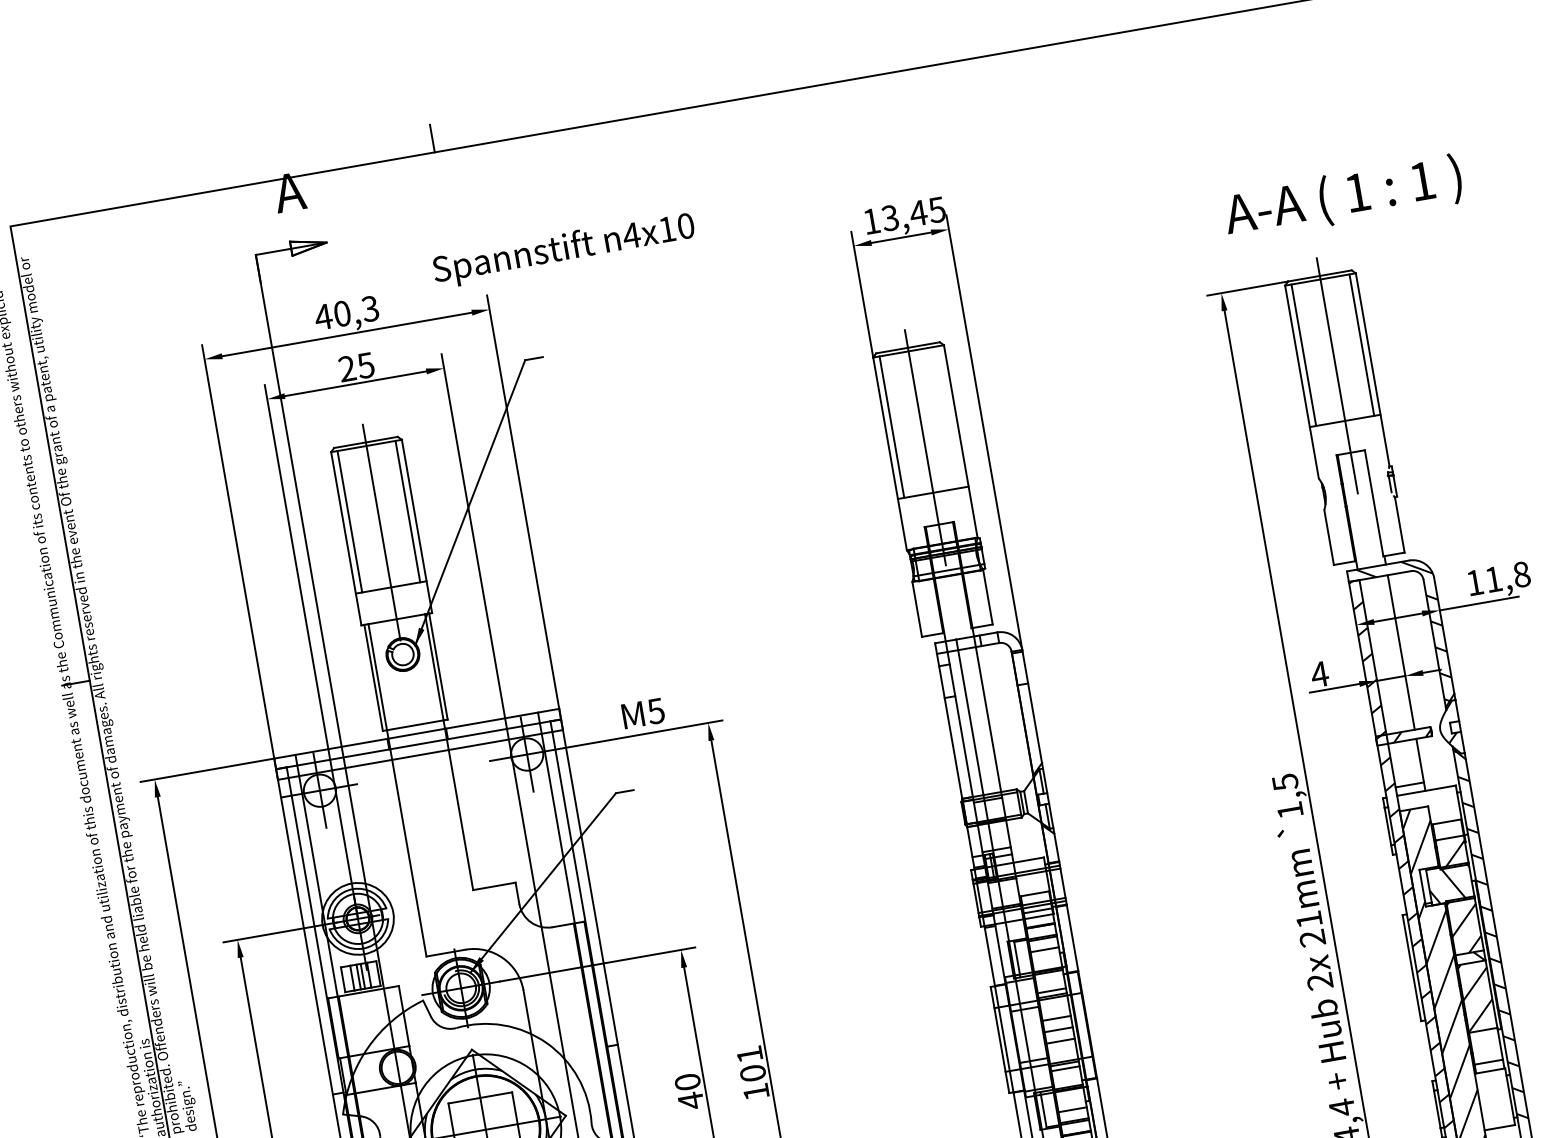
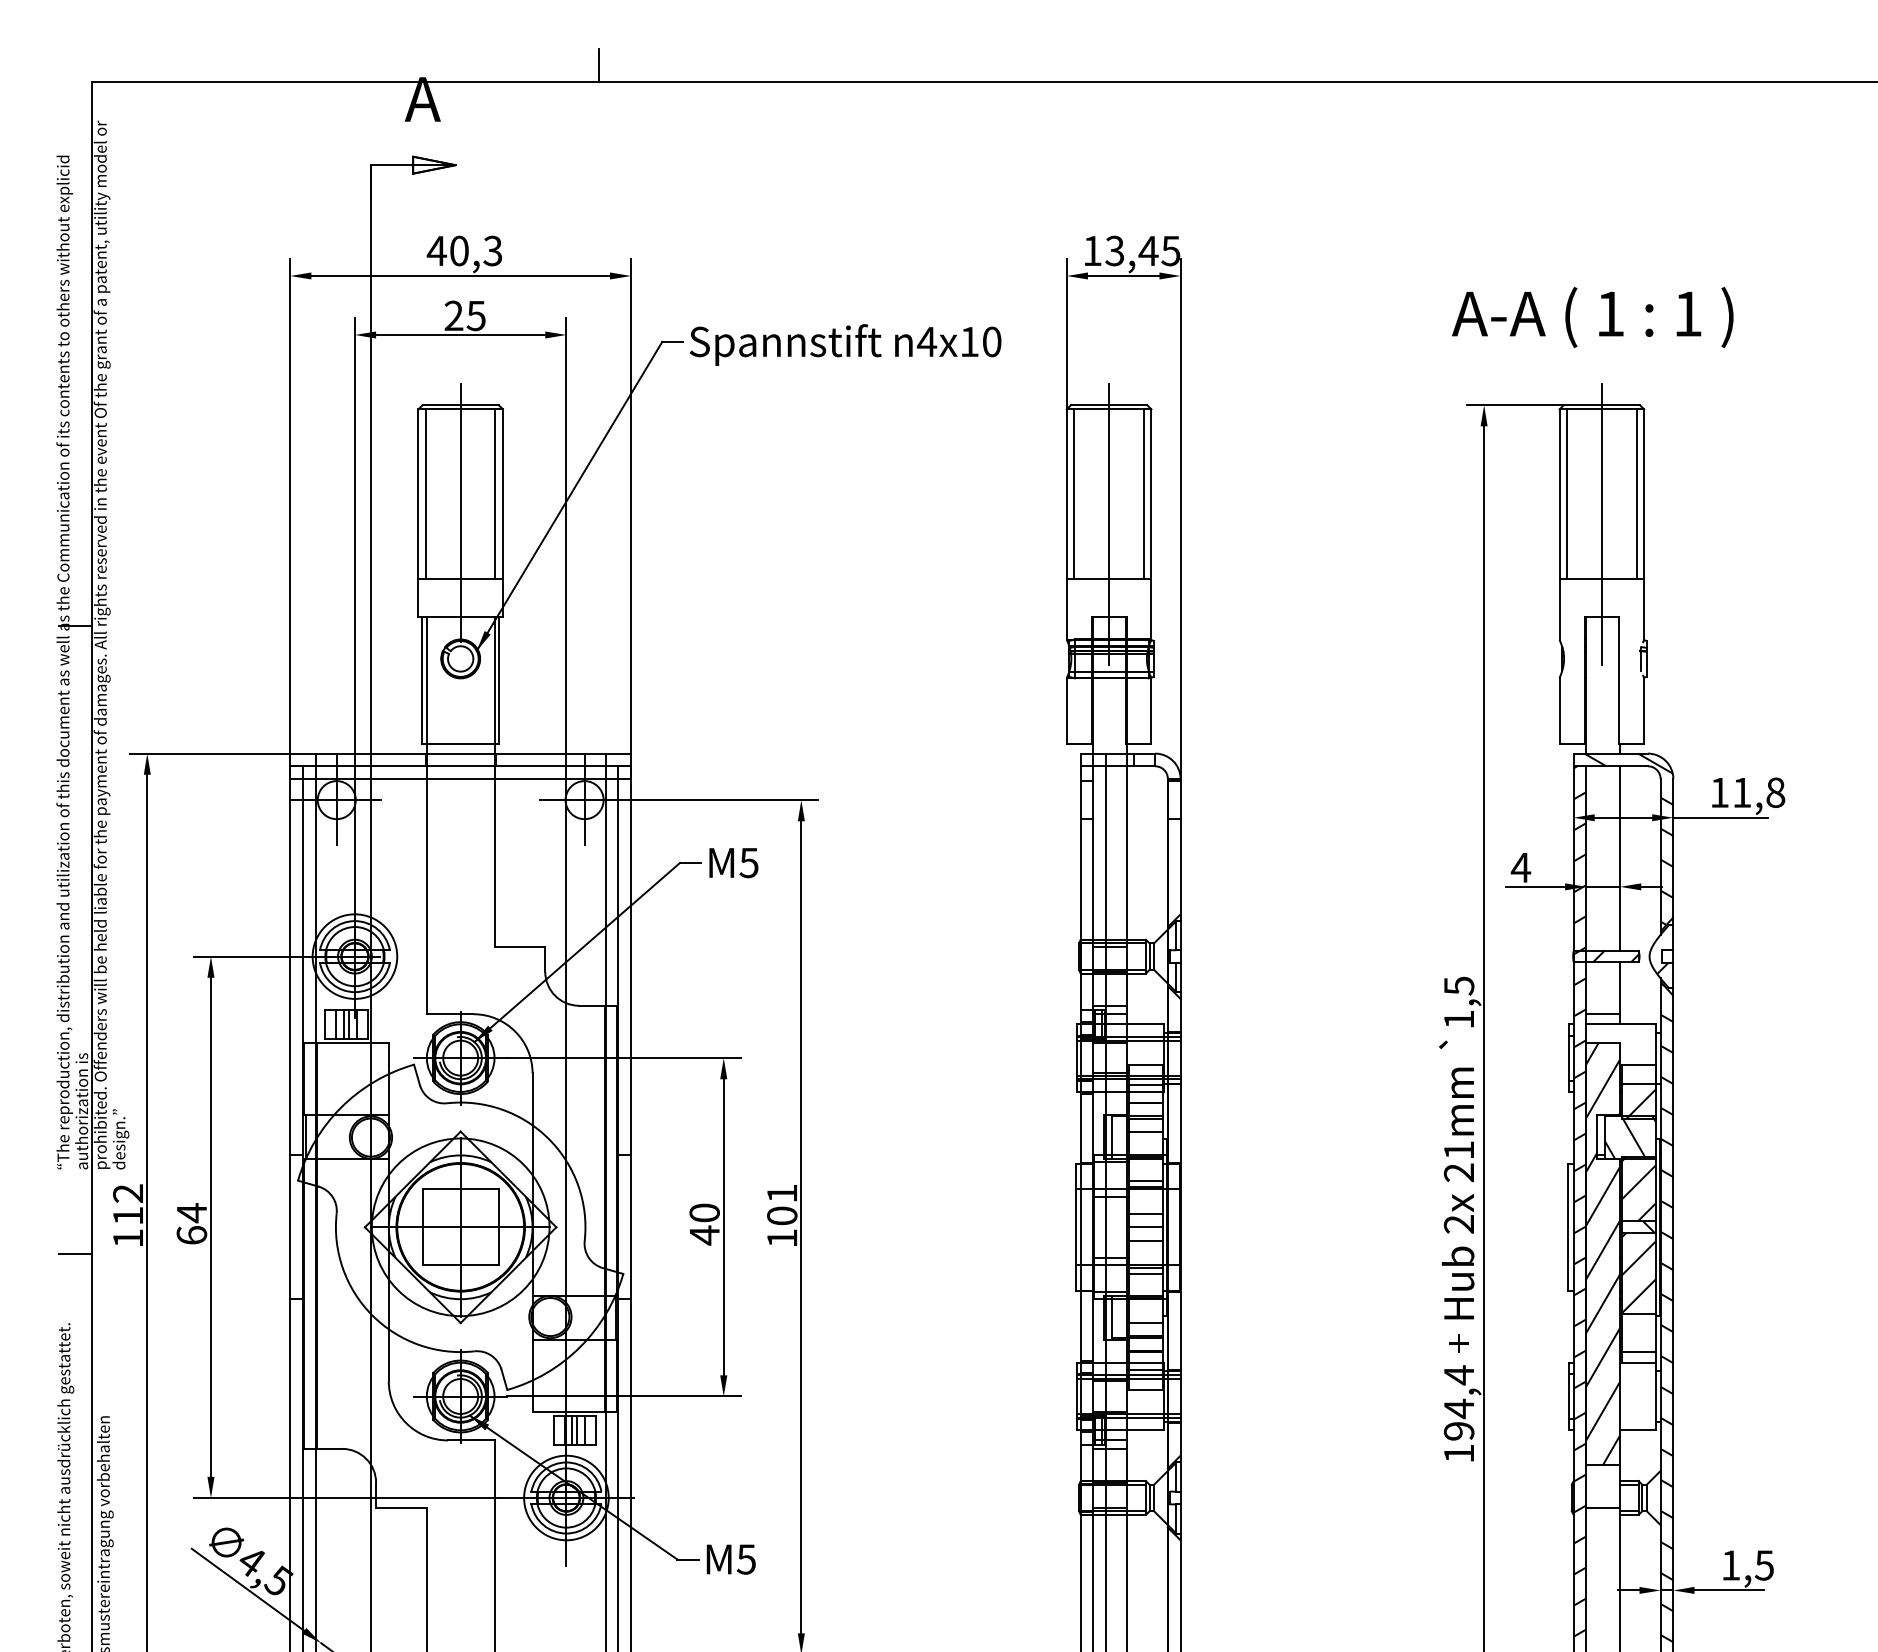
text: (1343, 198) -> (1592, 317), moved
text: (563, 249) -> (845, 344), moved
line: (949, 416) -> (1143, 493), added
text: (643, 713) -> (733, 863), moved

